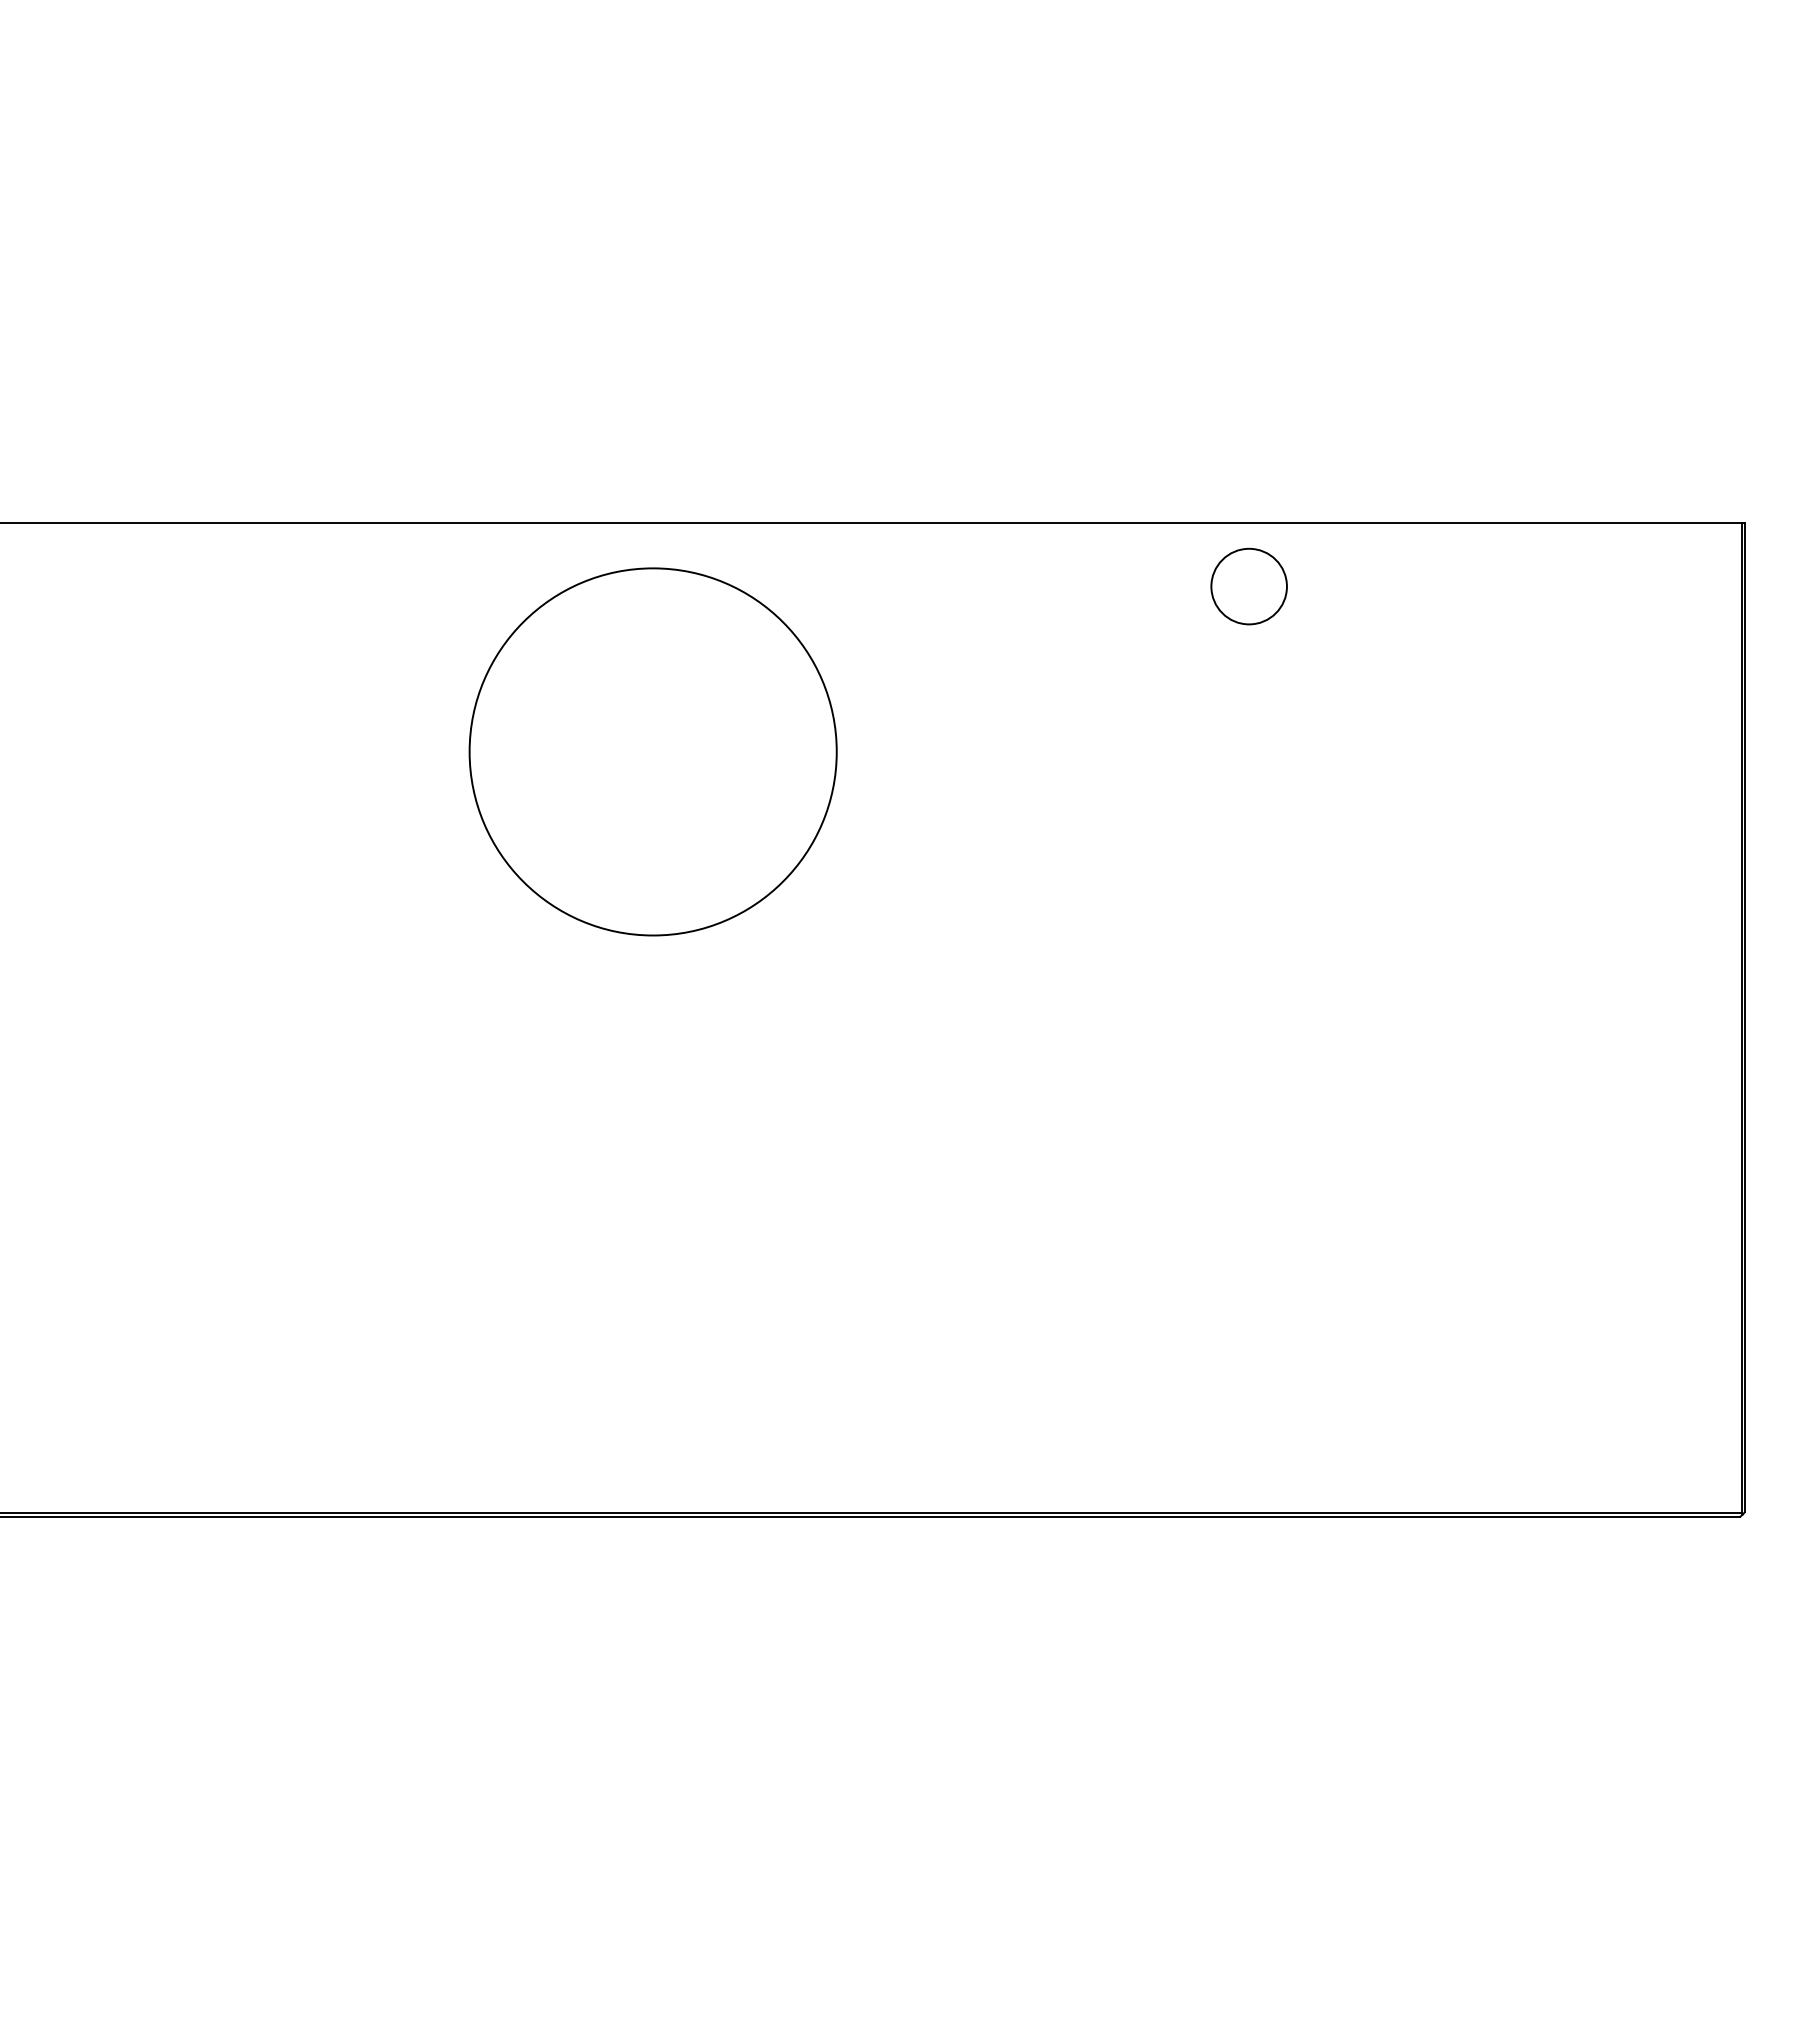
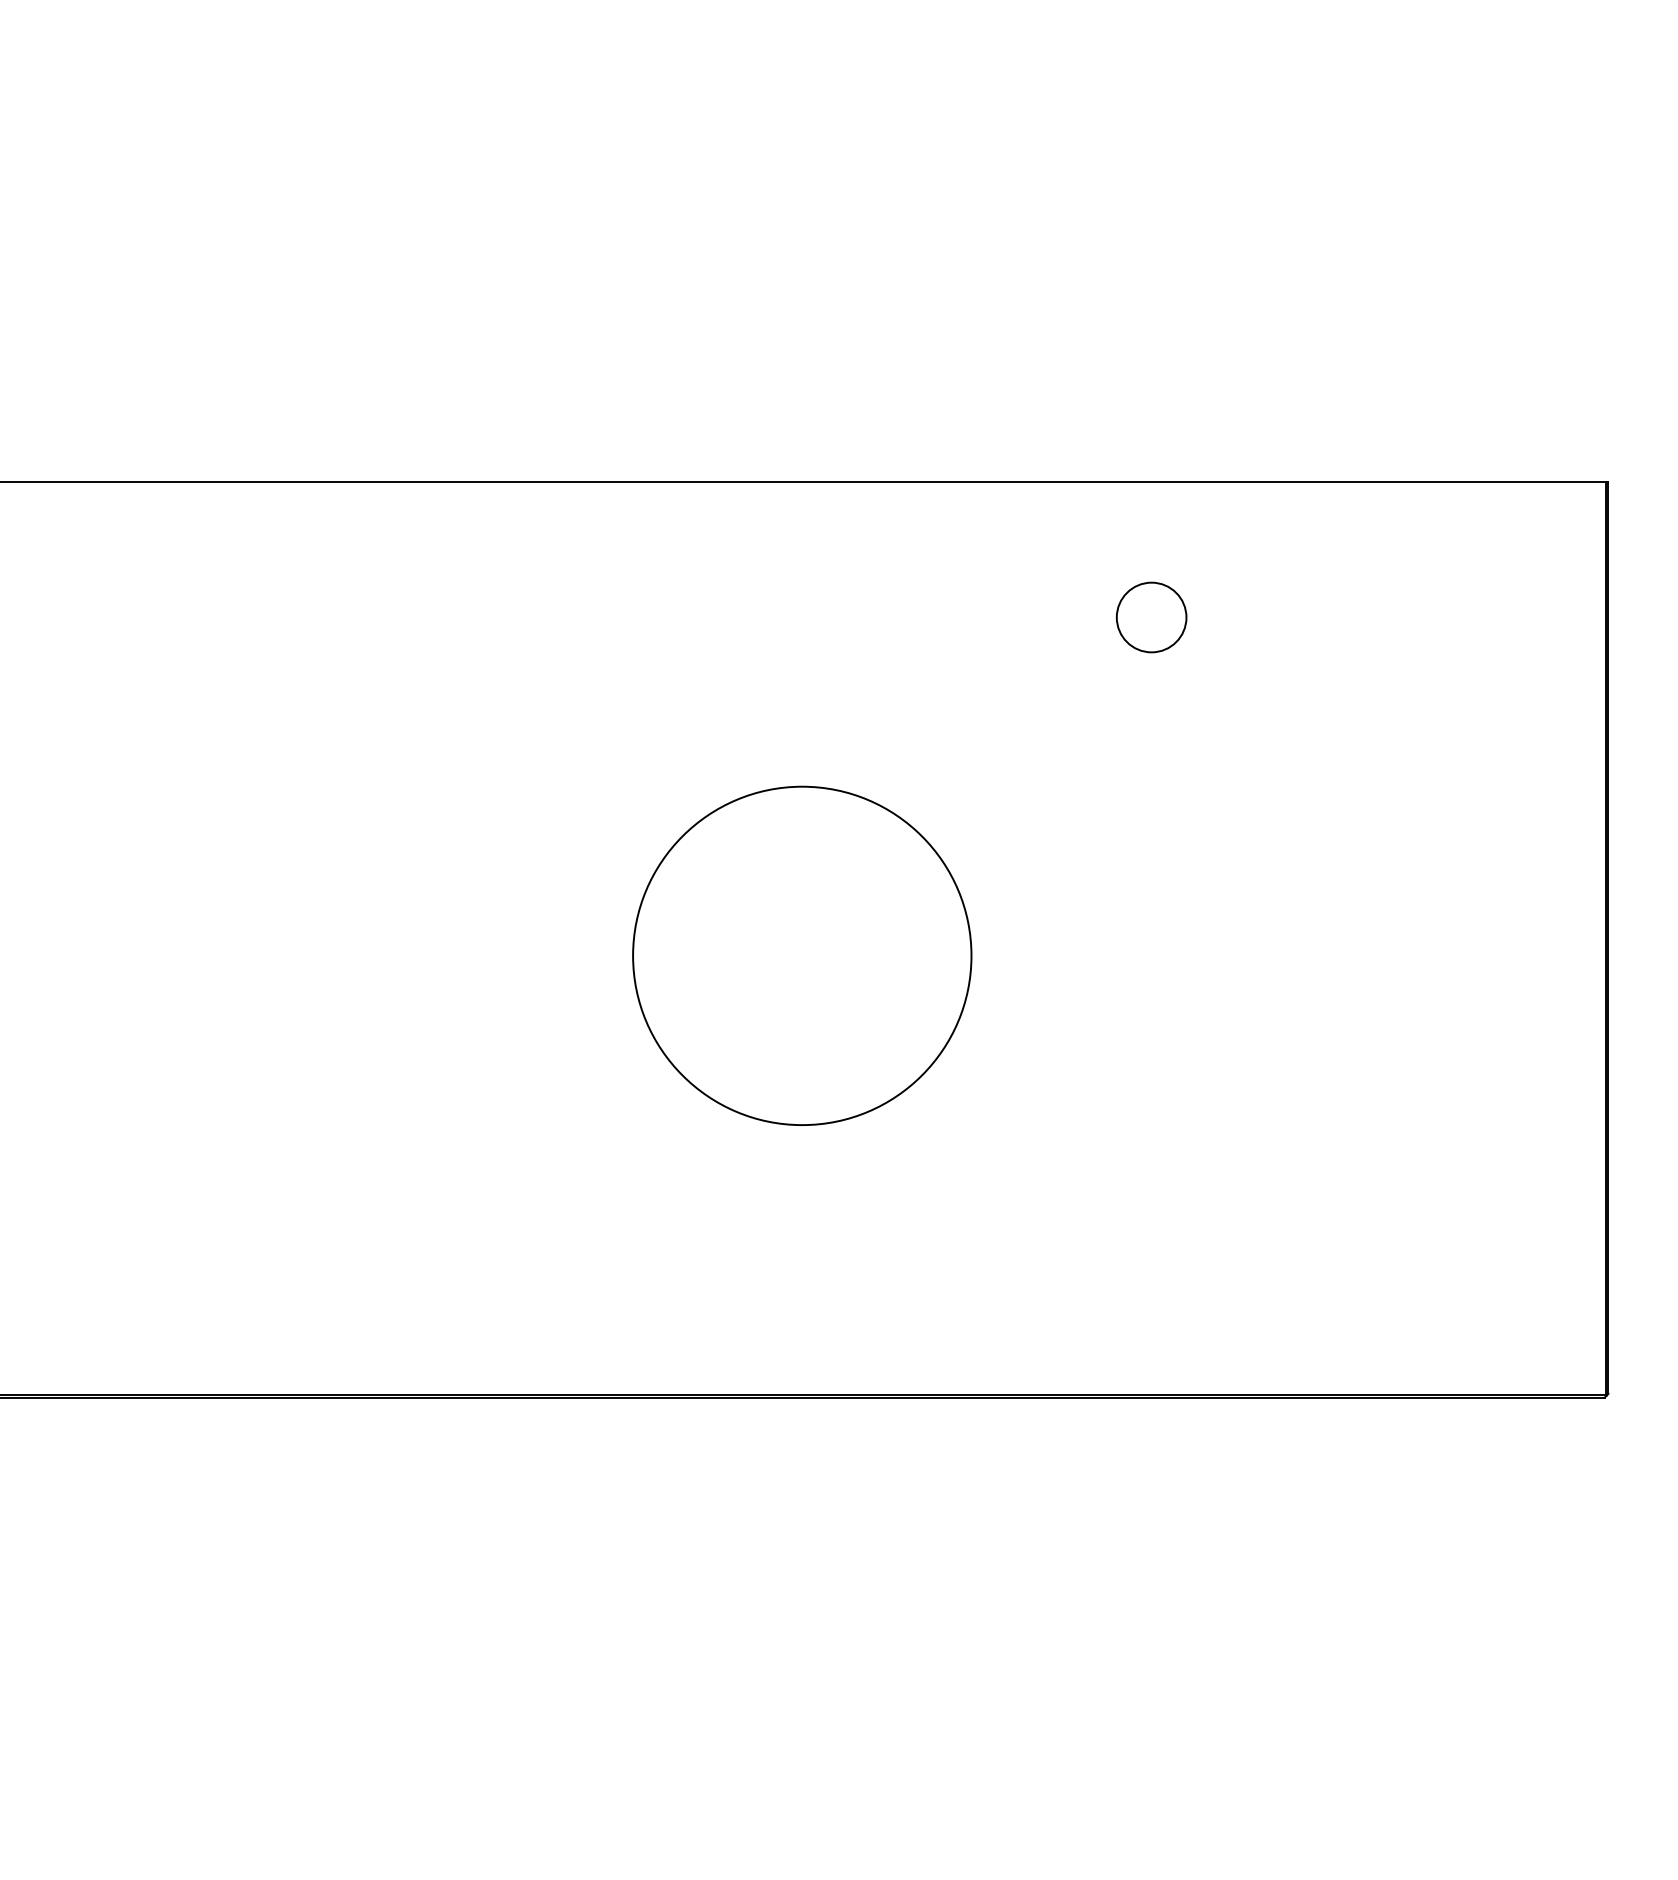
circle: (1249, 586) -> (1151, 617), moved
circle: (653, 751) -> (802, 955), moved

